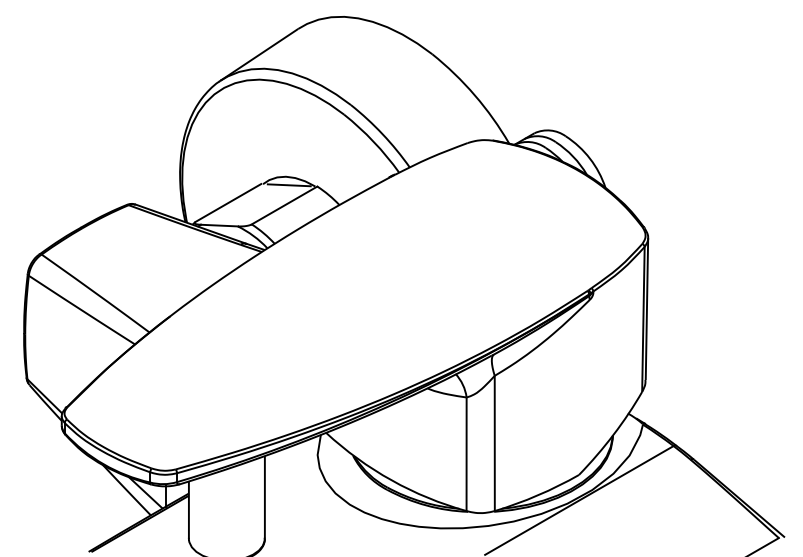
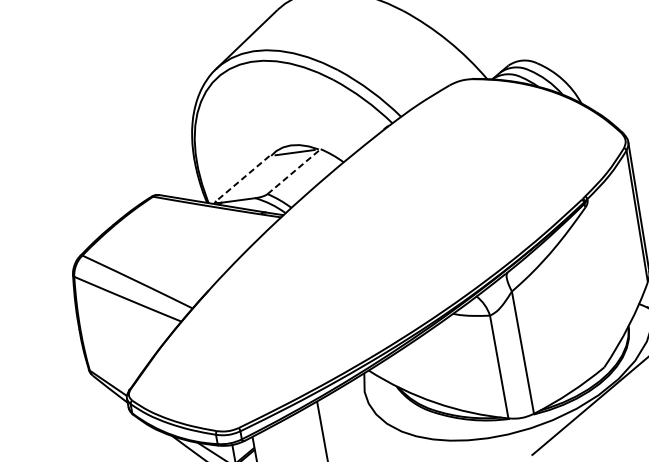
line: (228, 202) -> (242, 178), solid -> dashed
line: (284, 205) -> (294, 171), solid -> dashed

